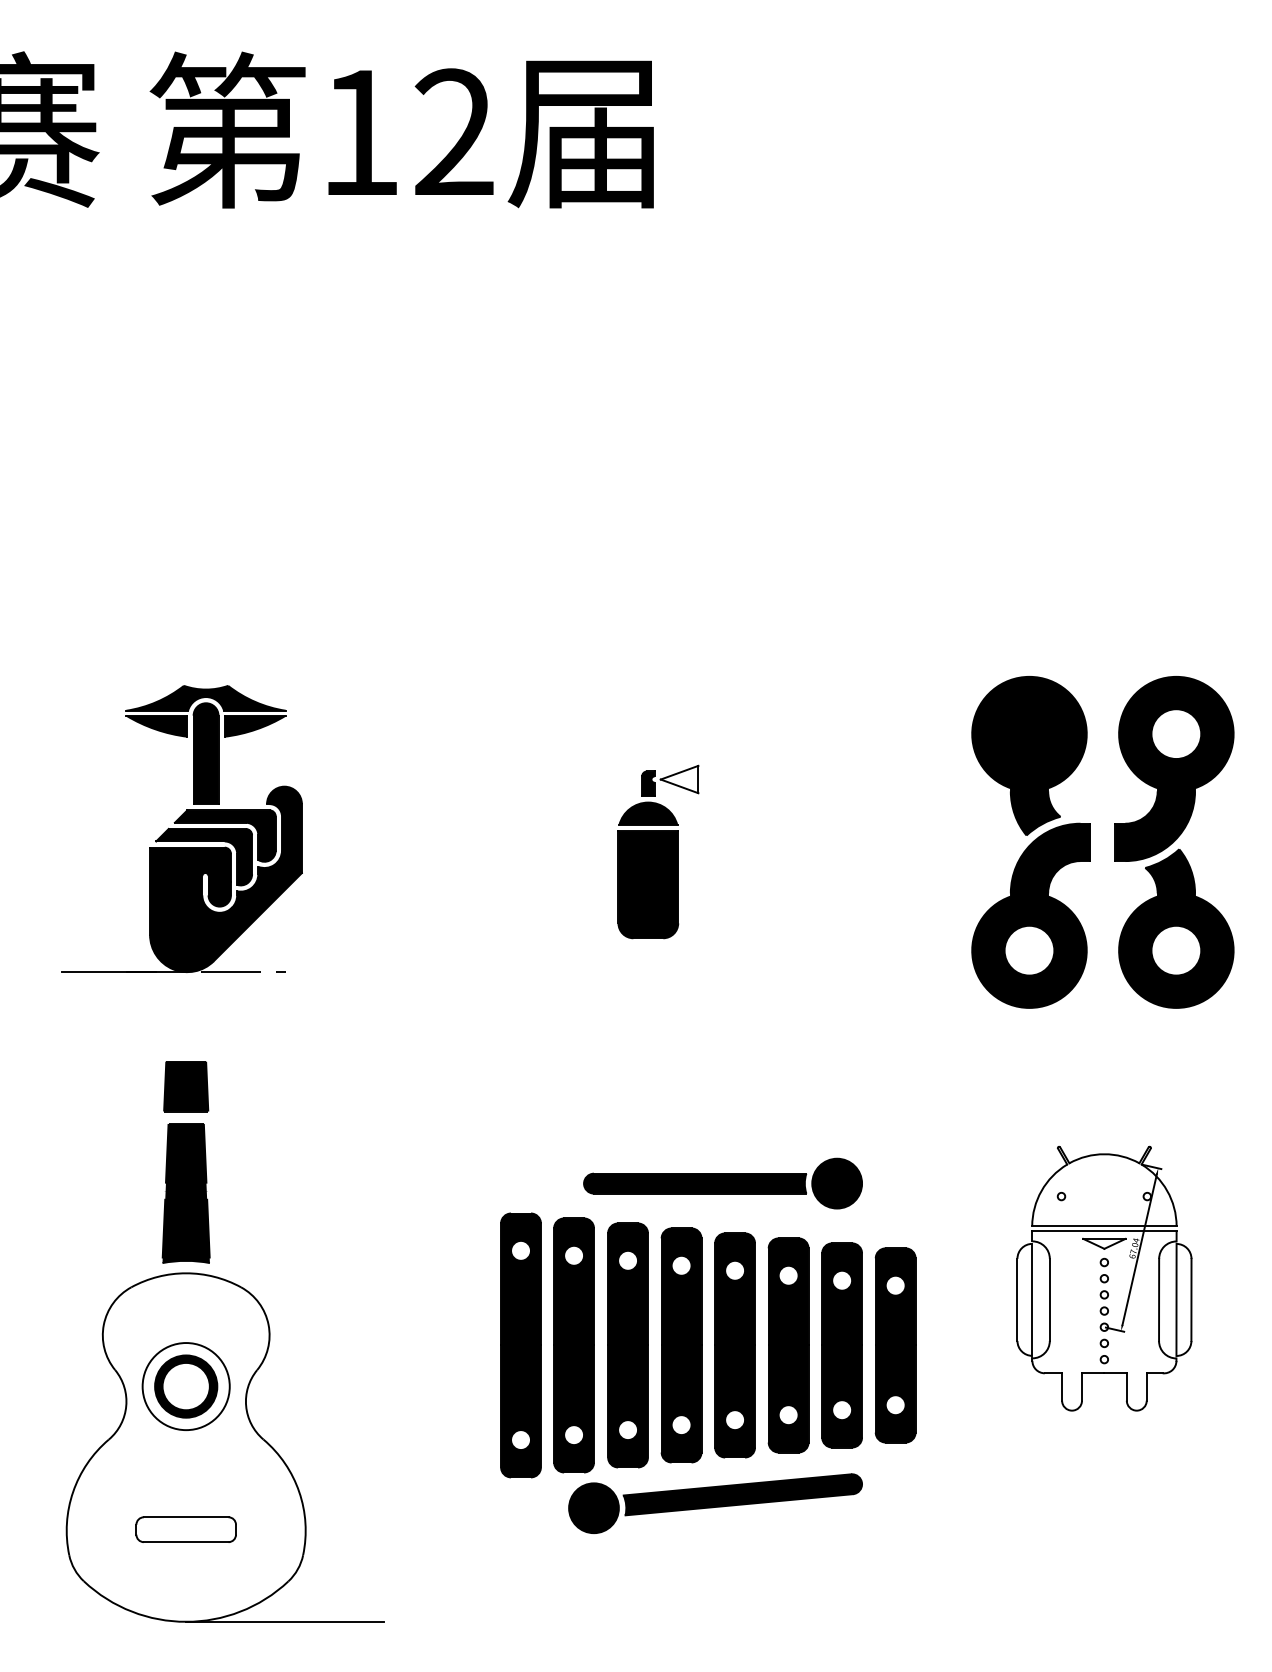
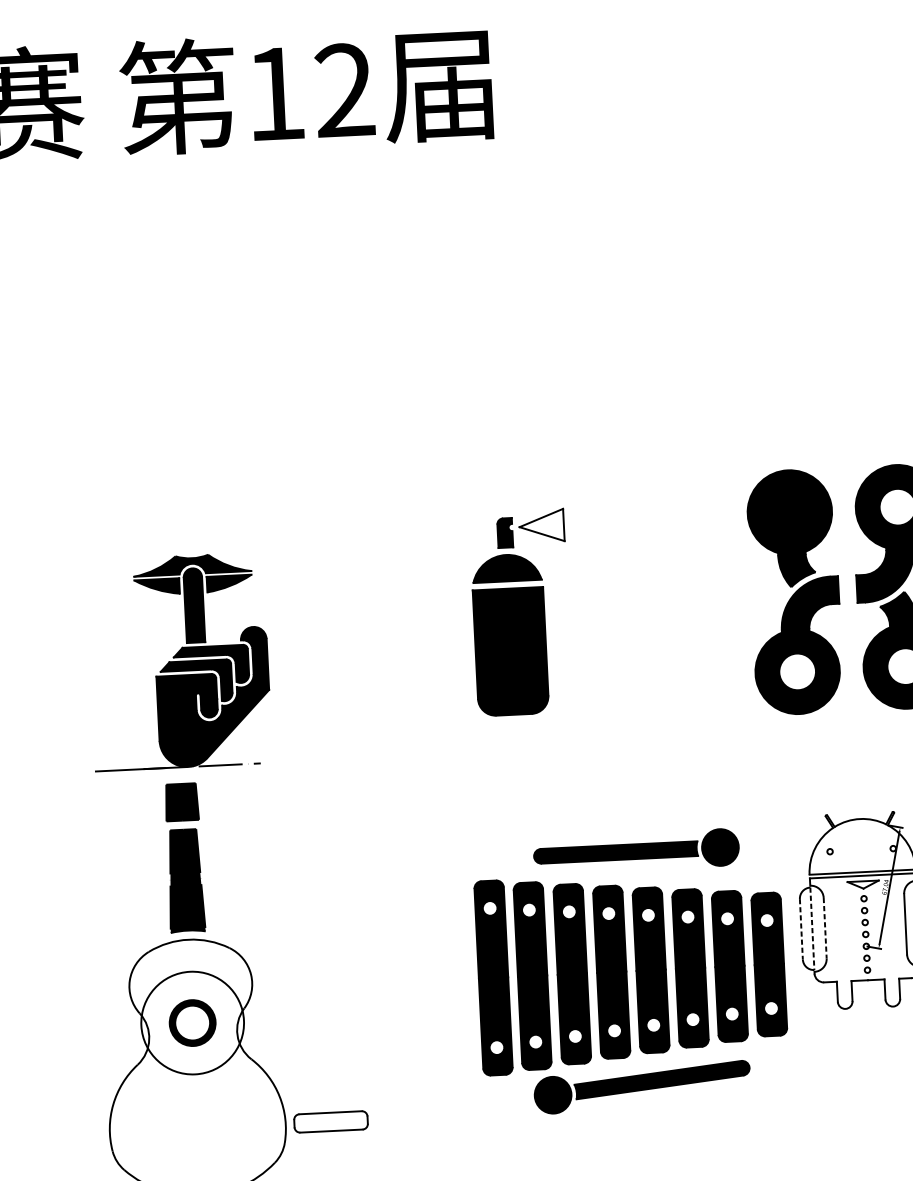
part: (181, 828) -> (178, 661), moved
part: (658, 851) -> (521, 612), size x1.6
line: (1017, 1300) -> (801, 929), solid -> dashed
line: (1032, 1300) -> (812, 929), solid -> dashed
line: (1049, 1300) -> (824, 928), solid -> dashed
part: (708, 1345) -> (631, 971), moved
circle: (185, 1386) -> (192, 1023), size x1.6
part: (185, 1529) -> (330, 1121), moved

